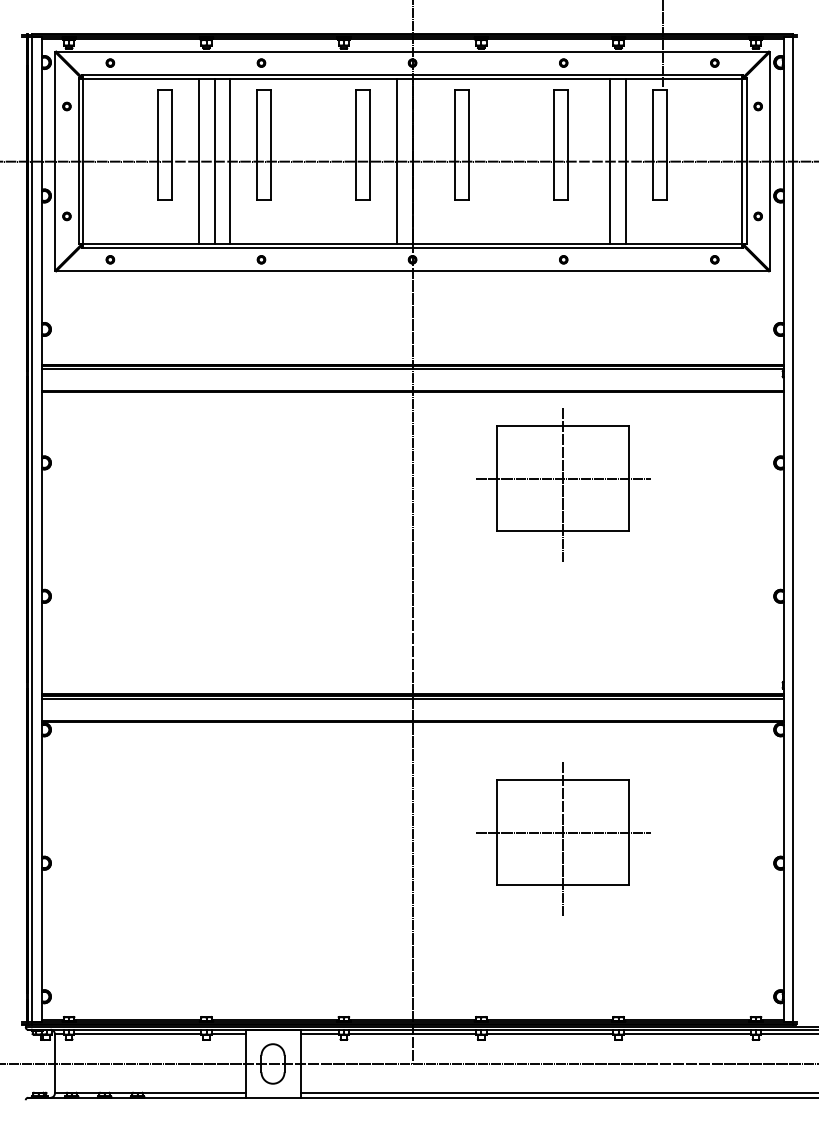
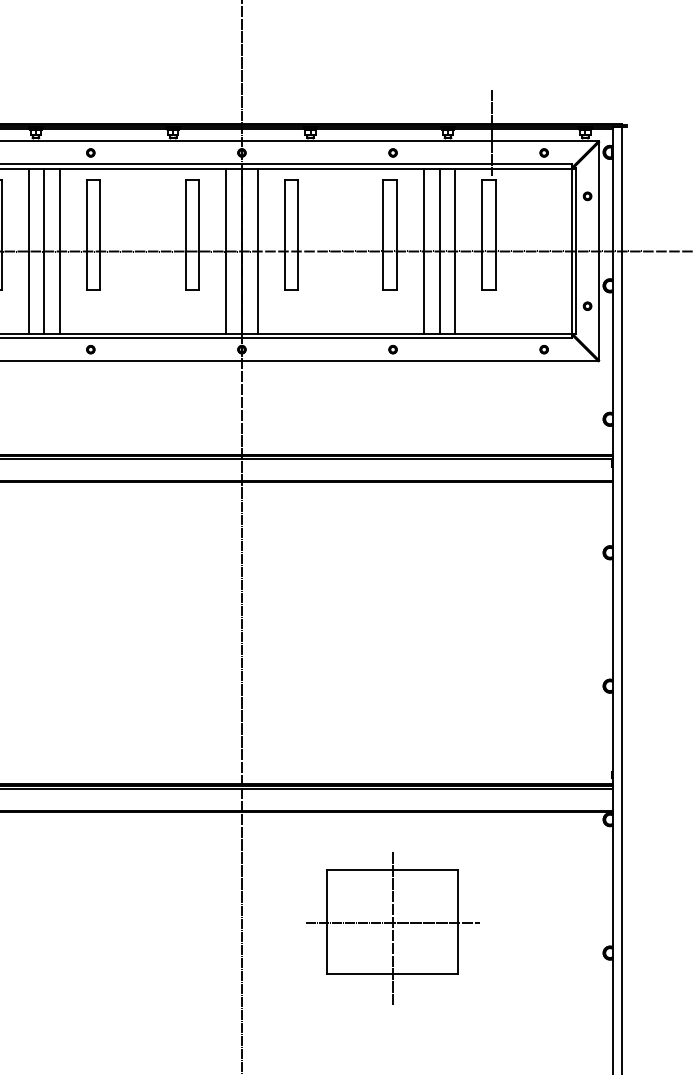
line: (428, 161) -> (257, 251), added
line: (594, 161) -> (423, 251), added
part: (563, 484) -> (392, 574), removed

